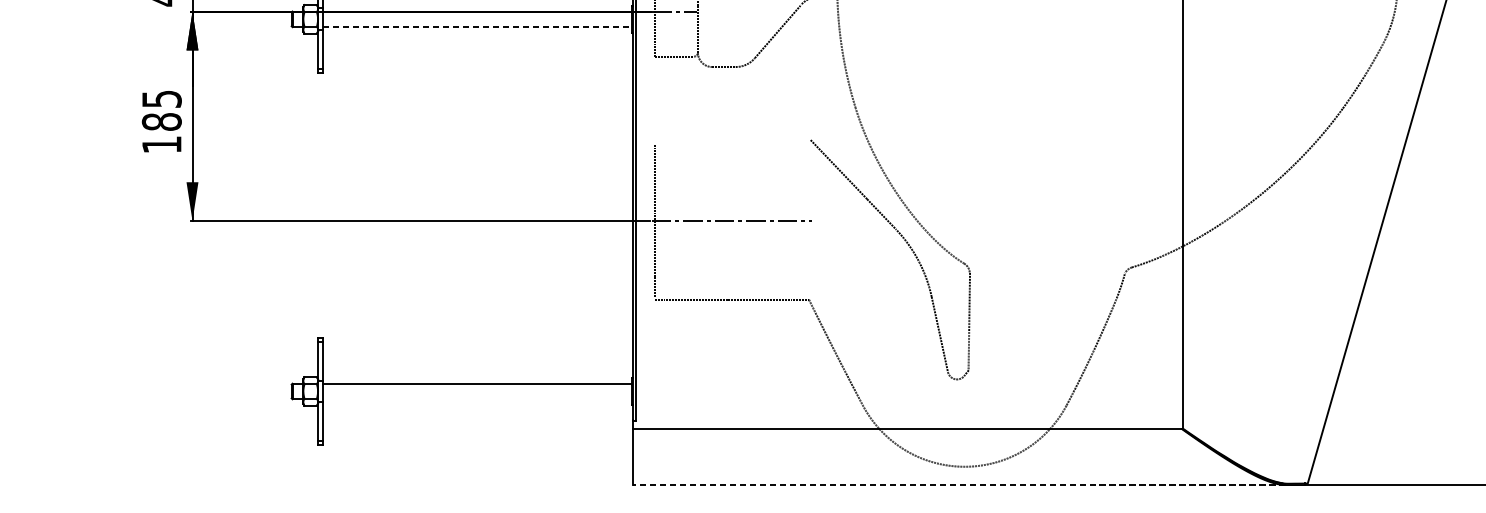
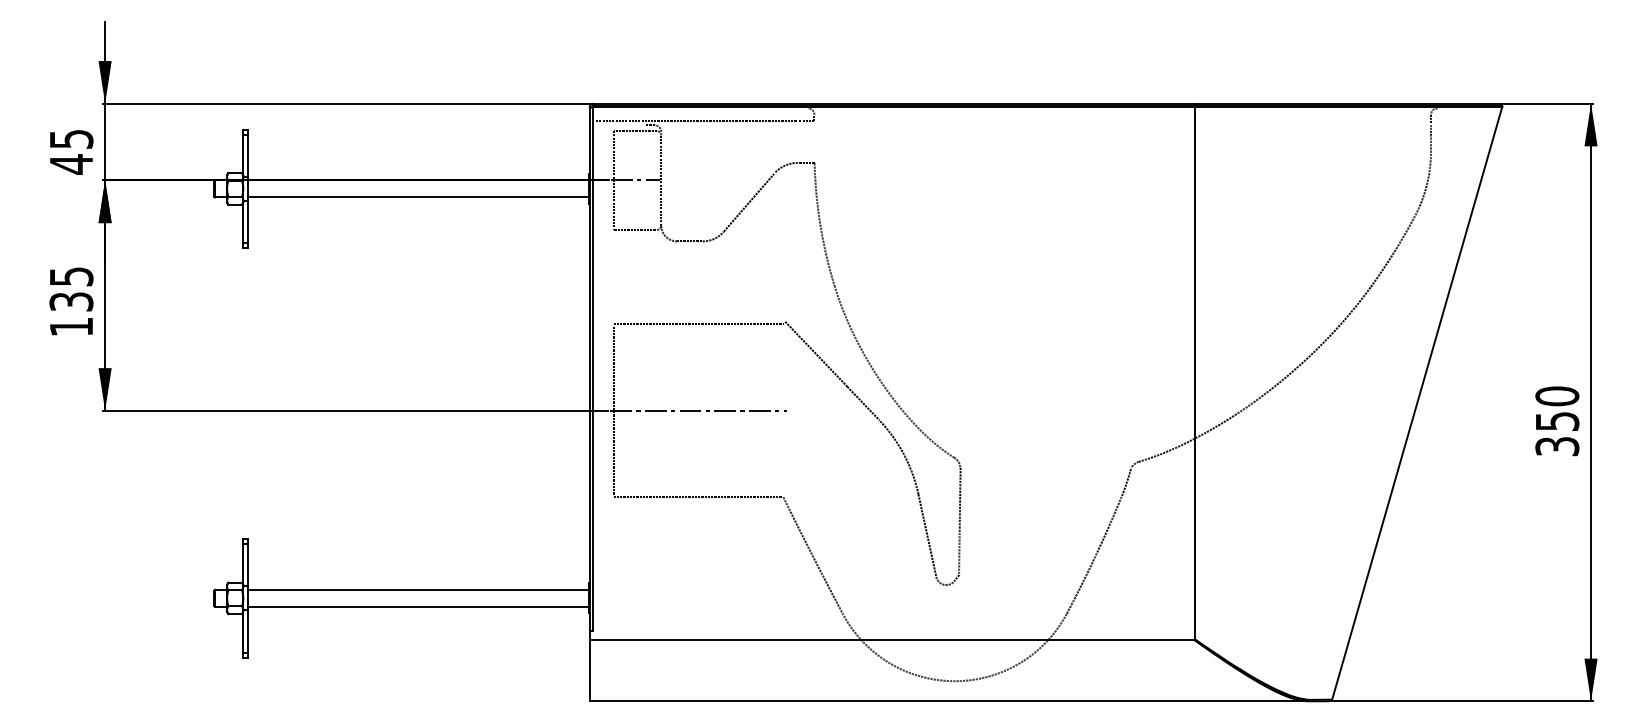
line: (478, 27) -> (419, 197), dashed -> solid
text: (161, 121) -> (71, 301), 185 -> 135
line: (731, 142) -> (698, 324), added
line: (477, 398) -> (418, 606), added
line: (959, 485) -> (948, 701), dashed -> solid

